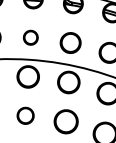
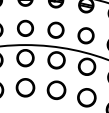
part: (30, 36) -> (25, 27), size x1.43
part: (25, 115) -> (25, 87), size x1.43

